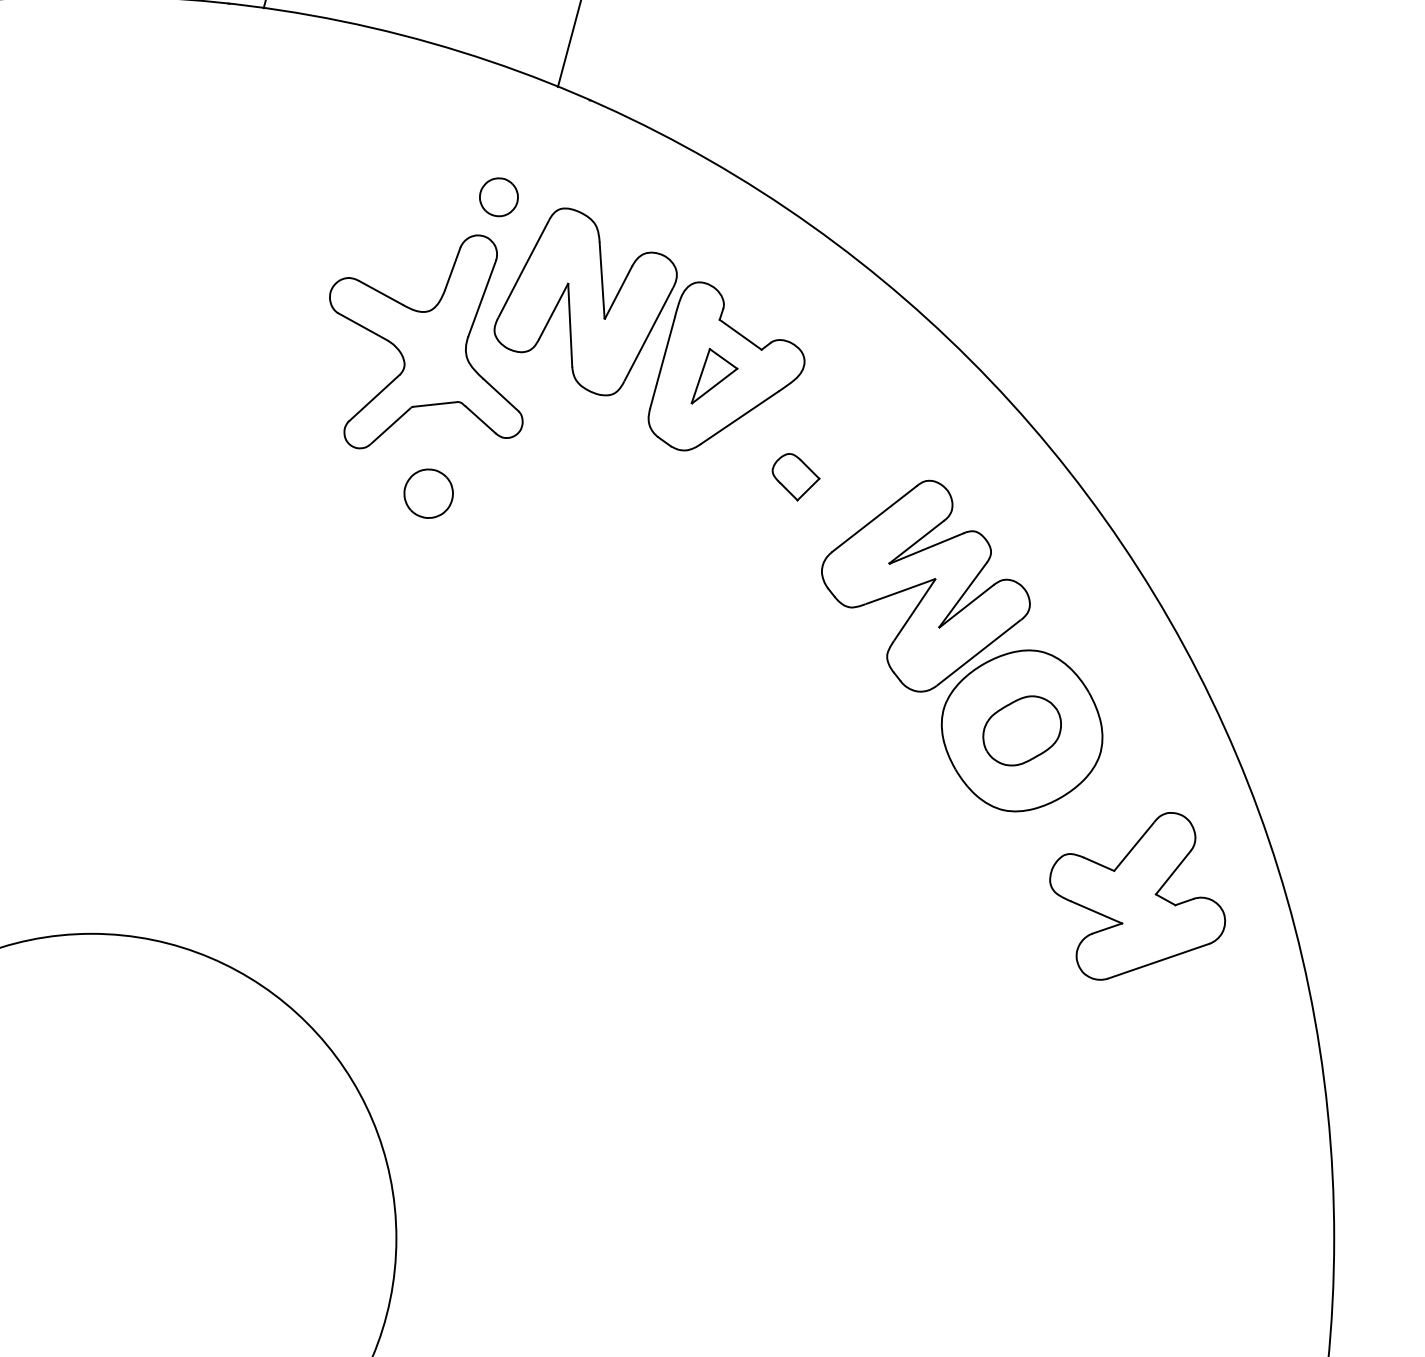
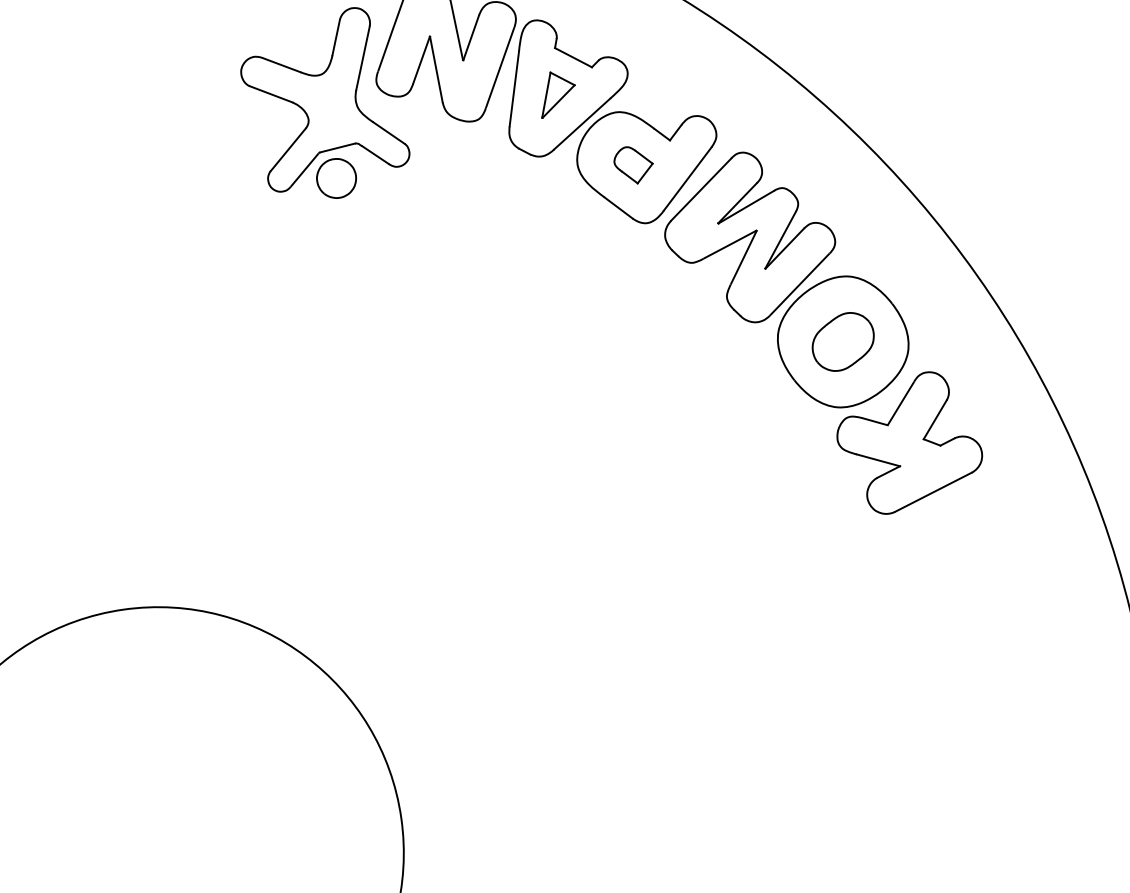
part: (814, 479) -> (648, 164), added
part: (428, 493) -> (336, 178), moved
part: (1137, 896) -> (909, 442), moved

